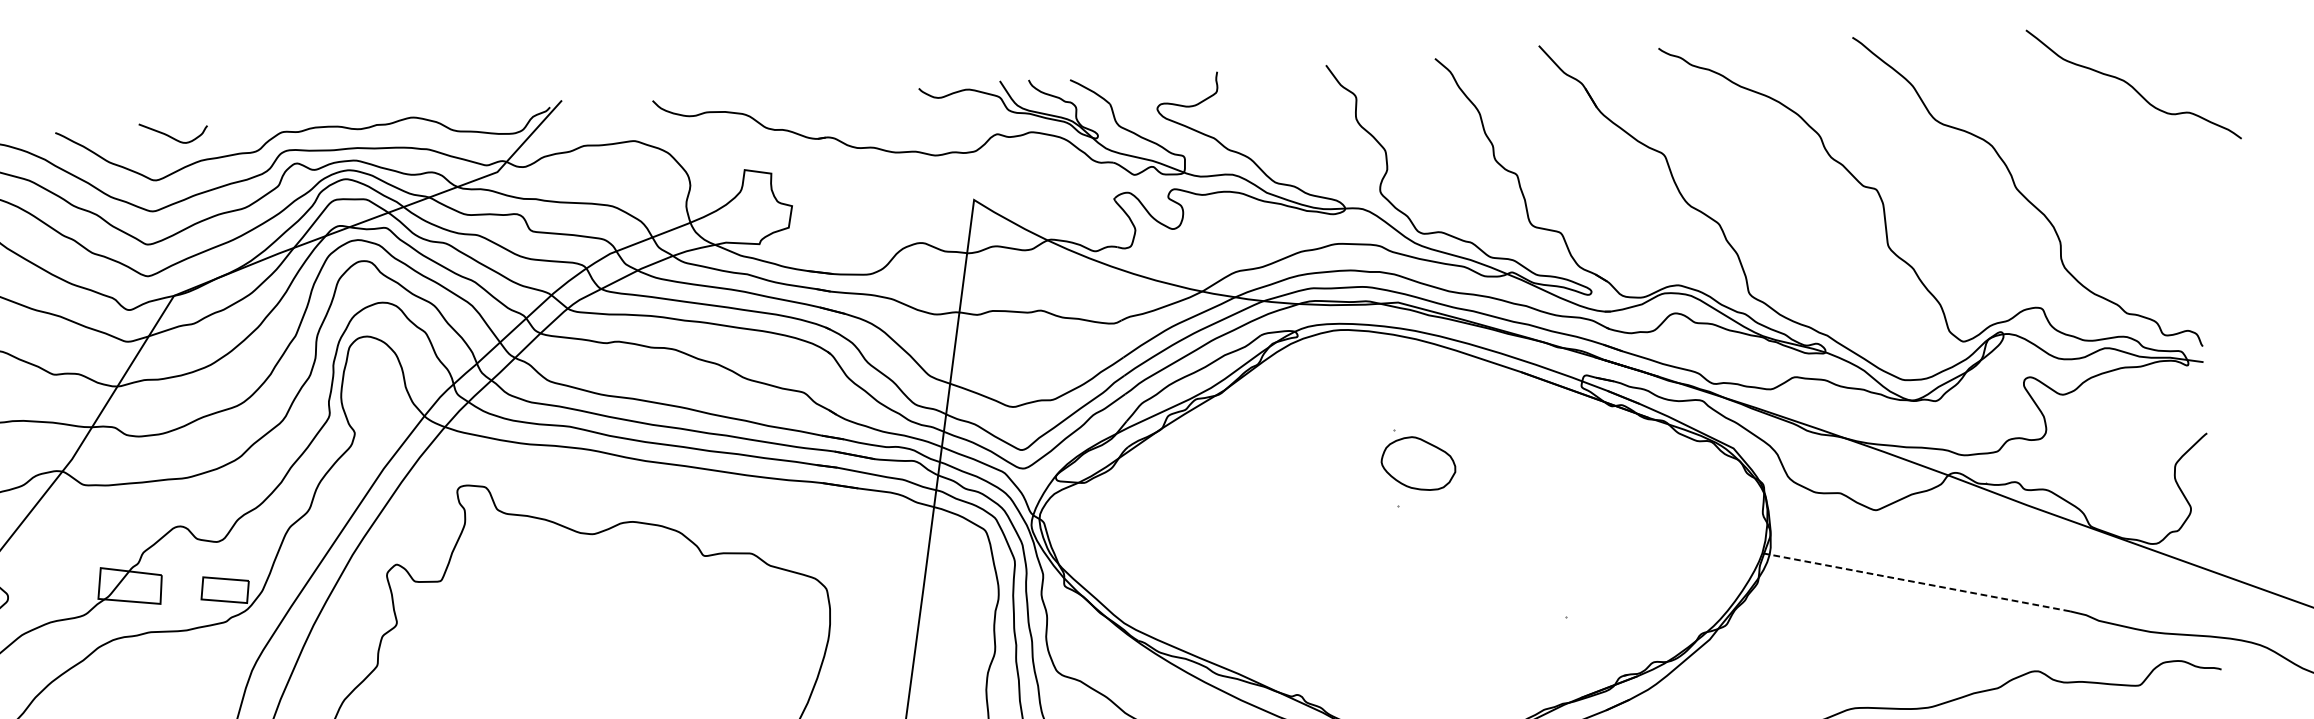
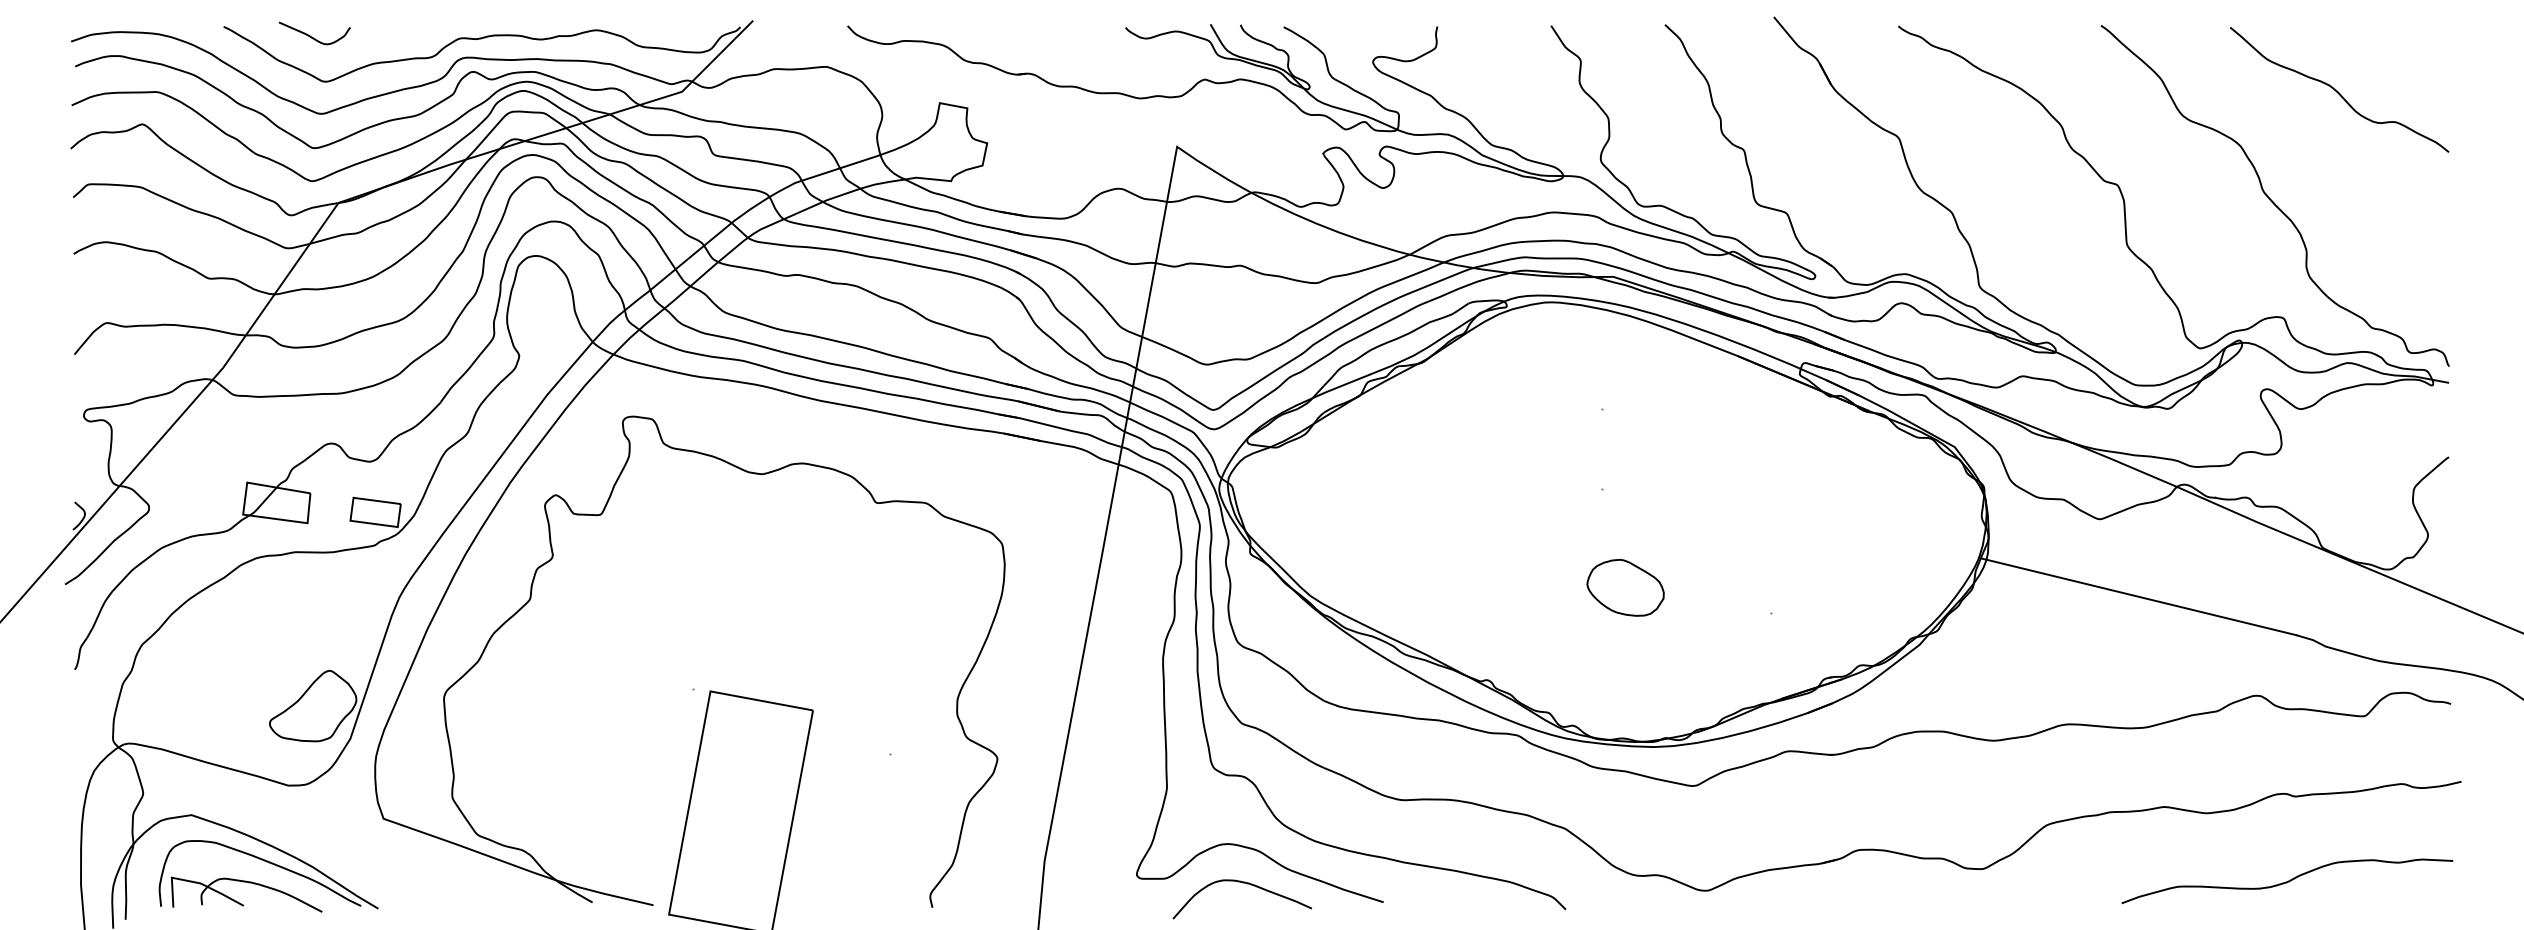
curve: (2131, 85) -> (2337, 90), moved
curve: (171, 136) -> (312, 36), moved
part: (1418, 463) -> (1625, 587), moved
line: (1915, 582) -> (2137, 596), dashed -> solid

